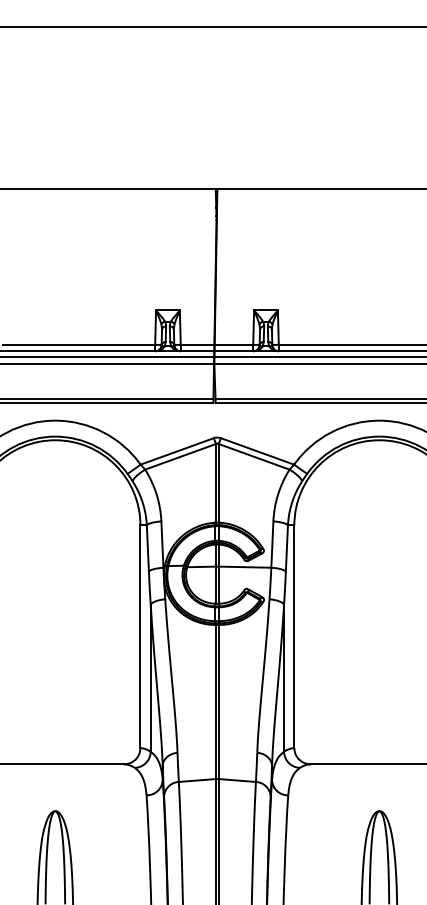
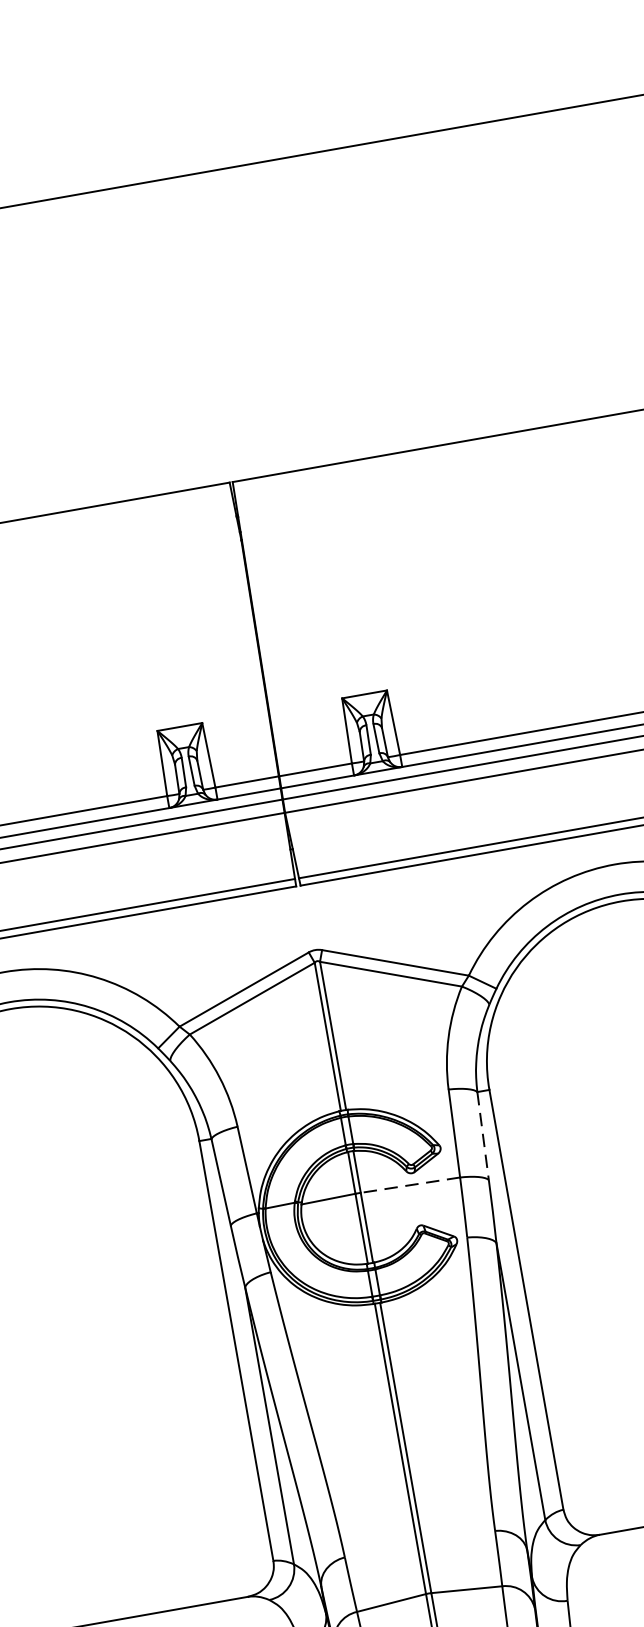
line: (286, 548) -> (482, 1136), solid -> dashed
line: (244, 567) -> (409, 1185), solid -> dashed

